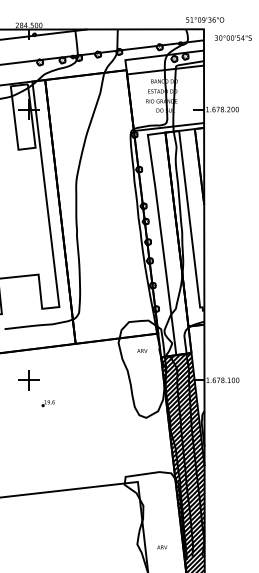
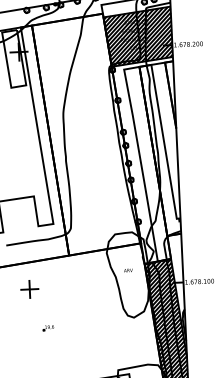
hatch: (165, 97) -> (138, 36), added
text: (142, 350) -> (128, 270), moved
part: (47, 403) -> (47, 328), moved

